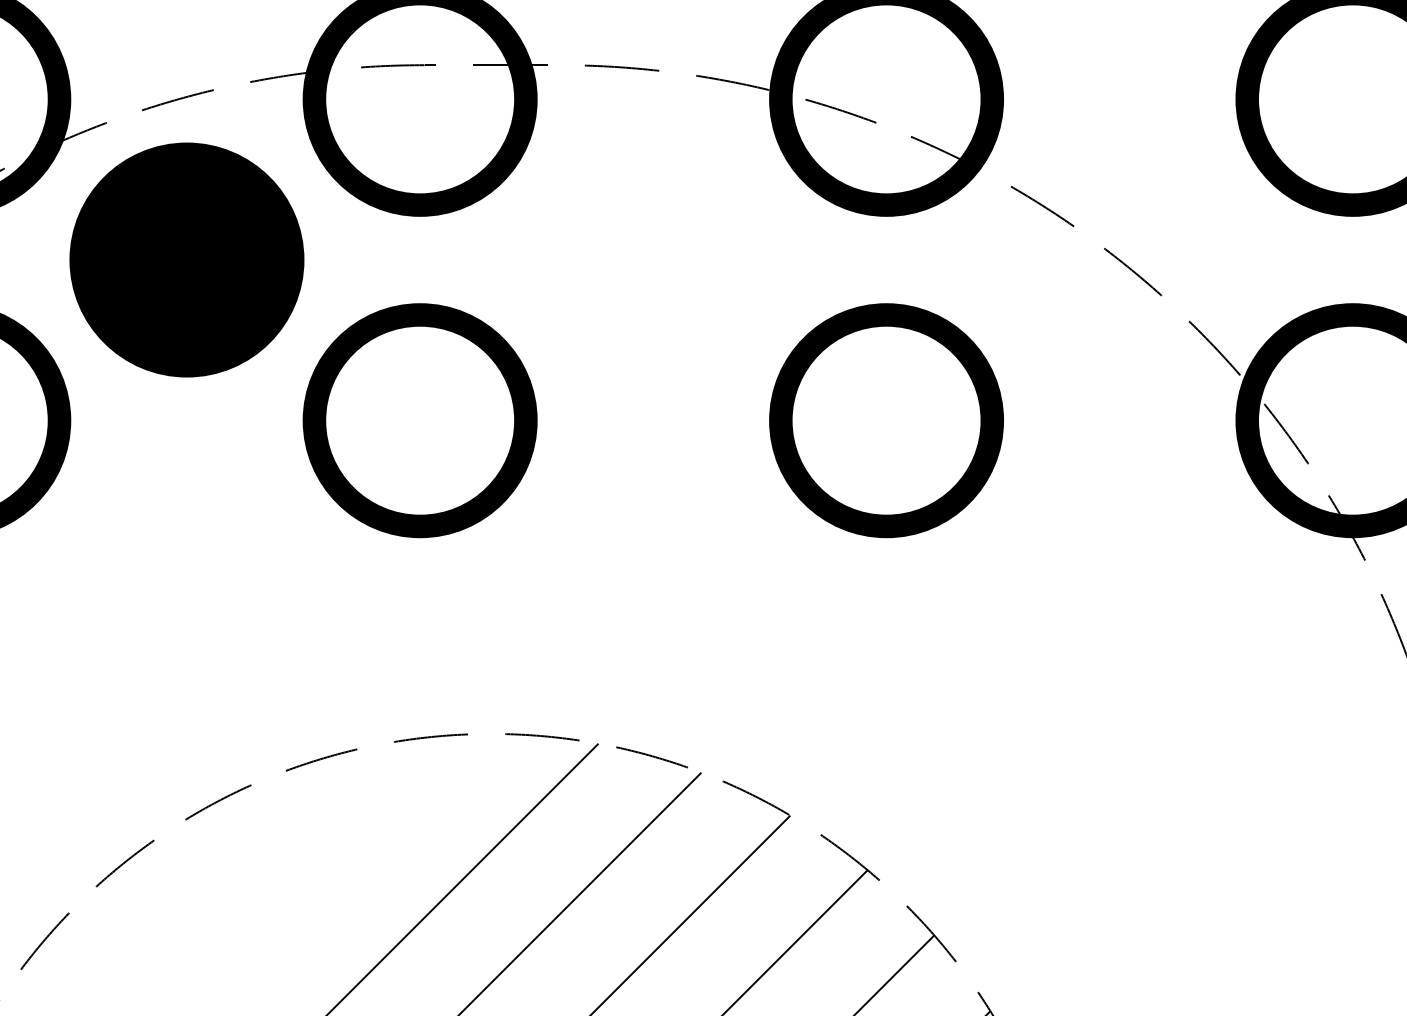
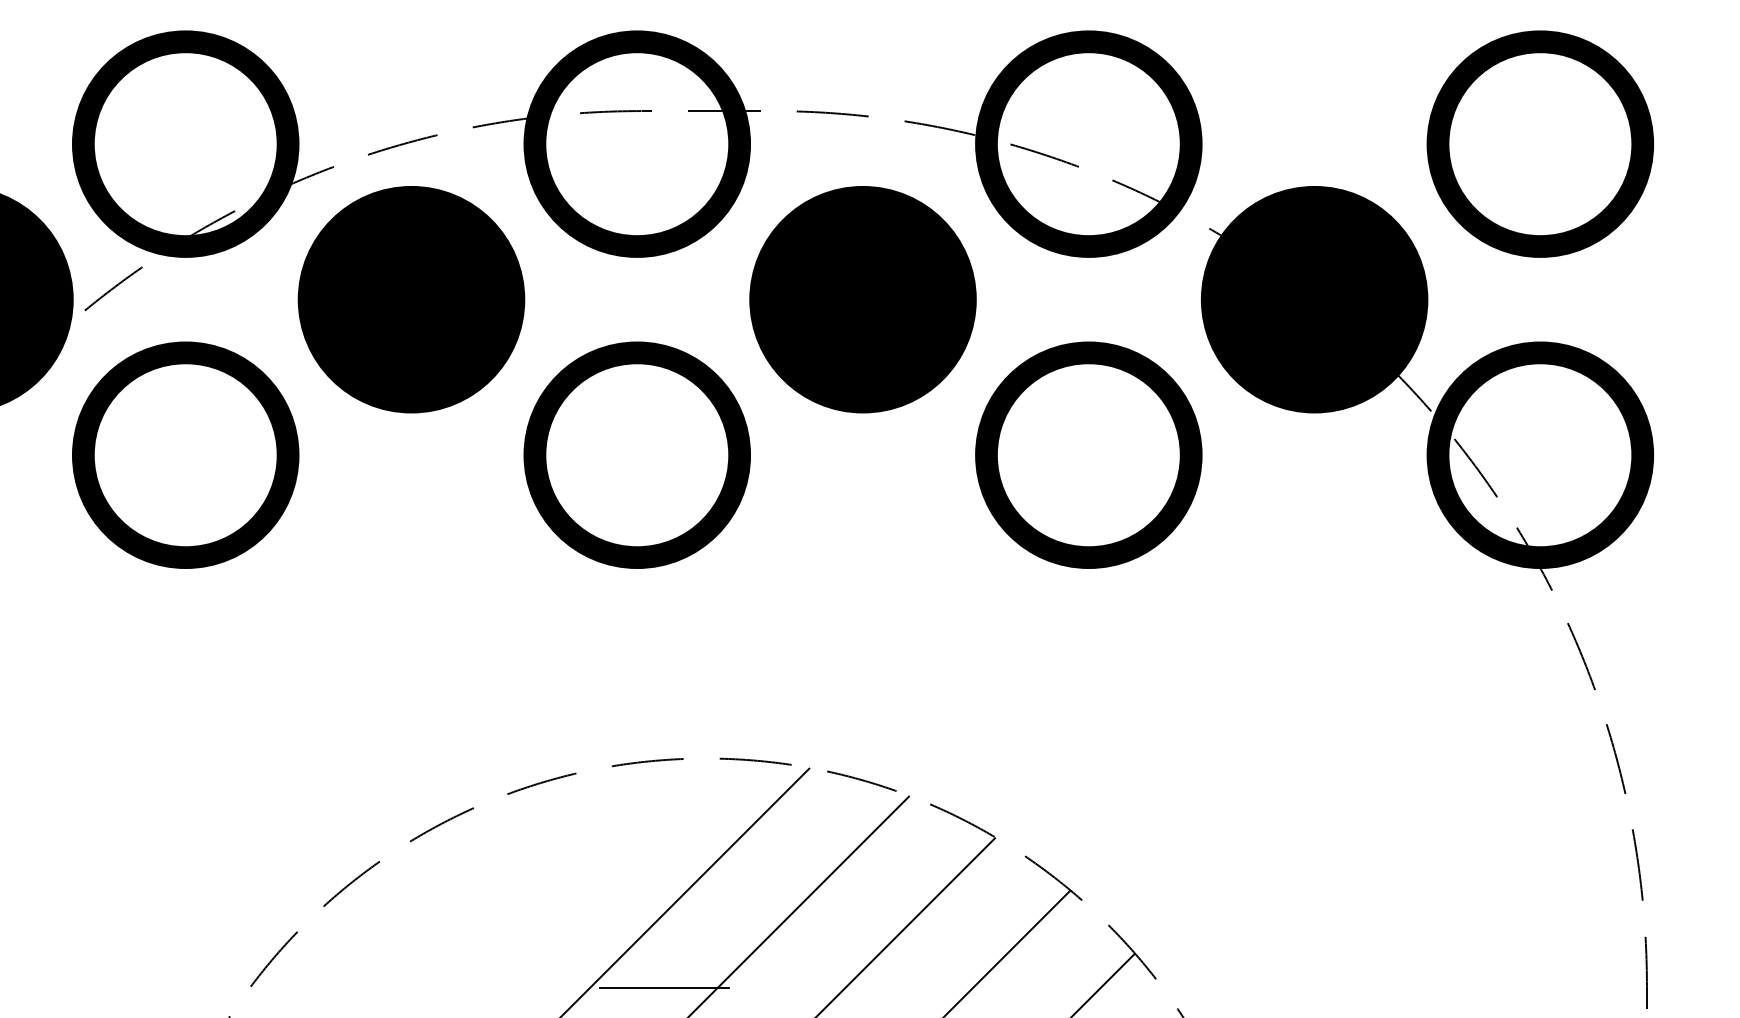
fill: (652, 259) -> (862, 299), added
fill: (1119, 259) -> (1314, 299), added
line: (448, 970) -> (664, 987), added

